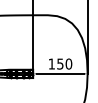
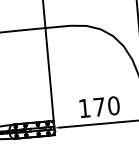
text: (60, 63) -> (99, 106), 150 -> 170

